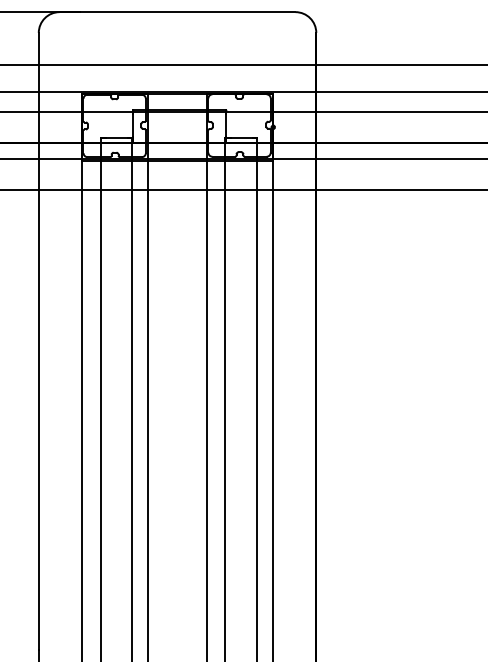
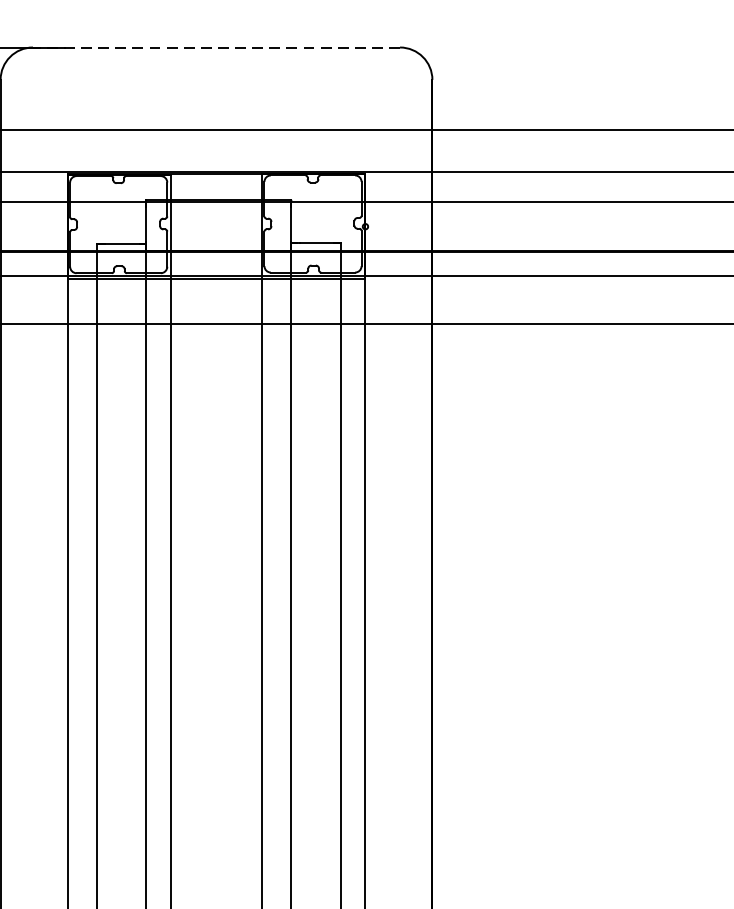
line: (177, 12) -> (216, 48), solid -> dashed

